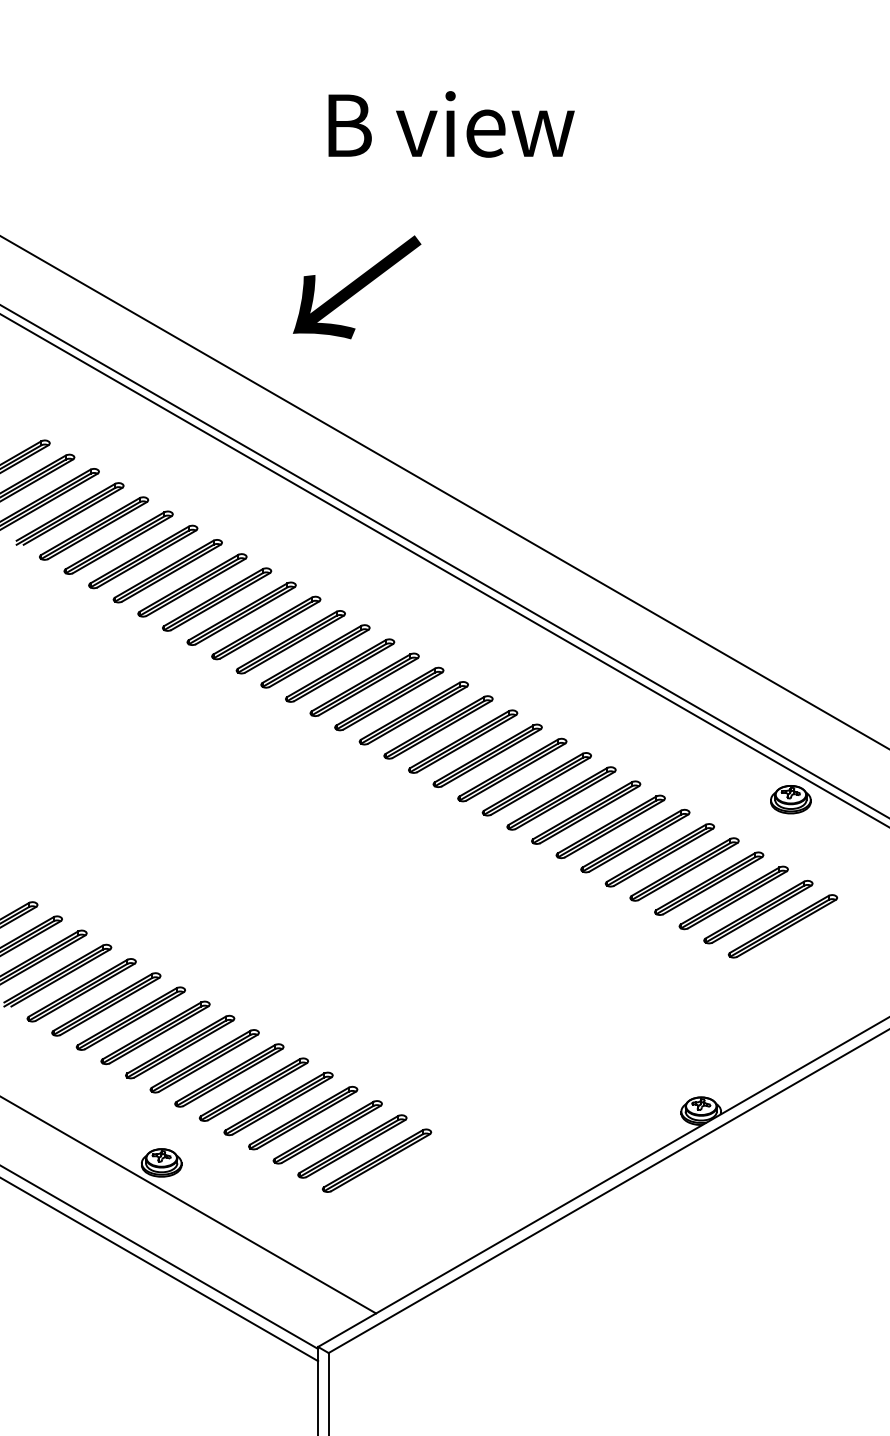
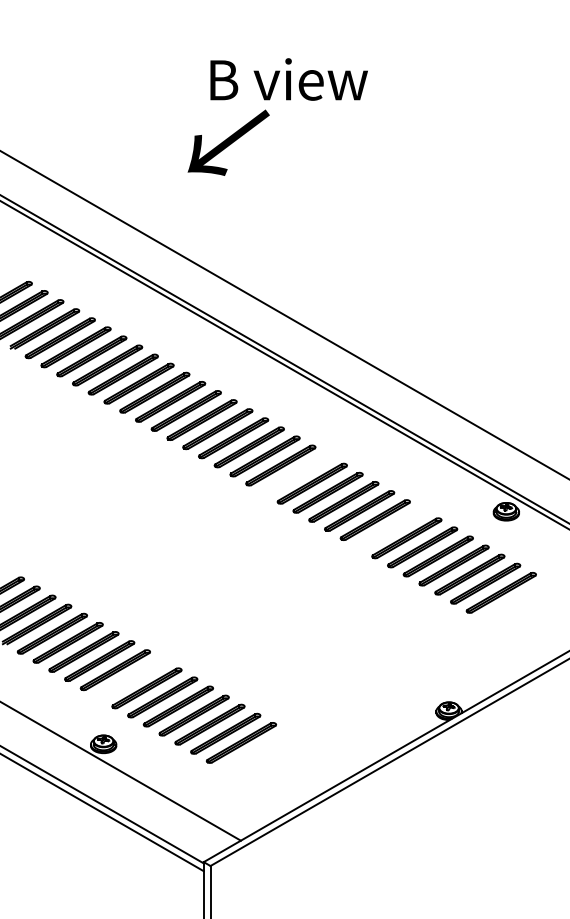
text: (356, 286) -> (228, 142), moved
part: (462, 741) -> (296, 474), removed
part: (609, 827) -> (390, 529), removed
part: (203, 1061) -> (130, 679), removed

